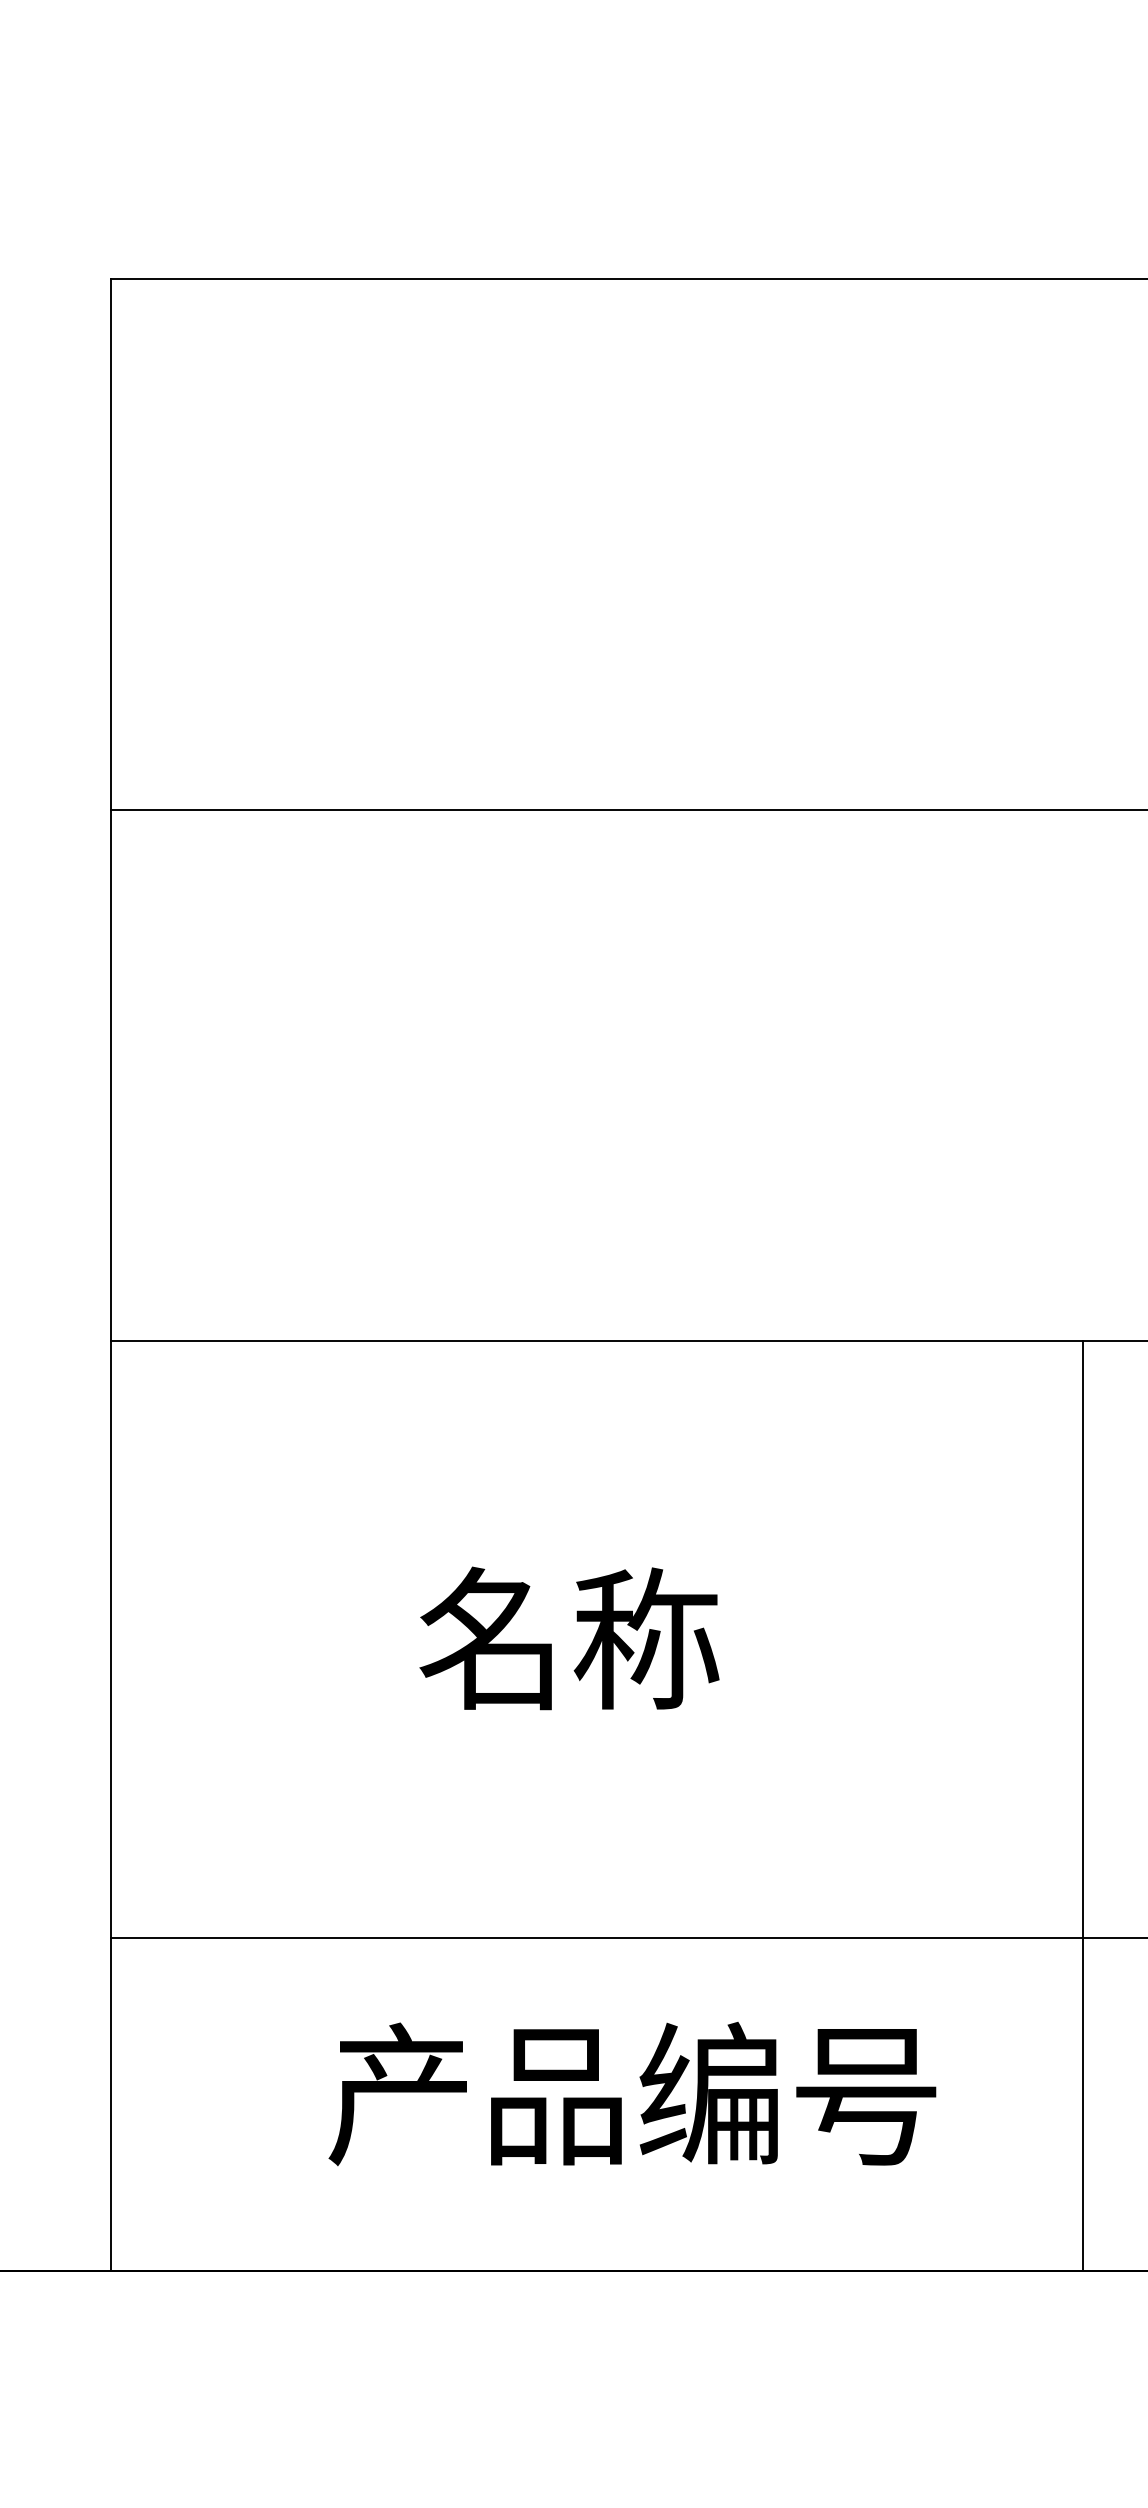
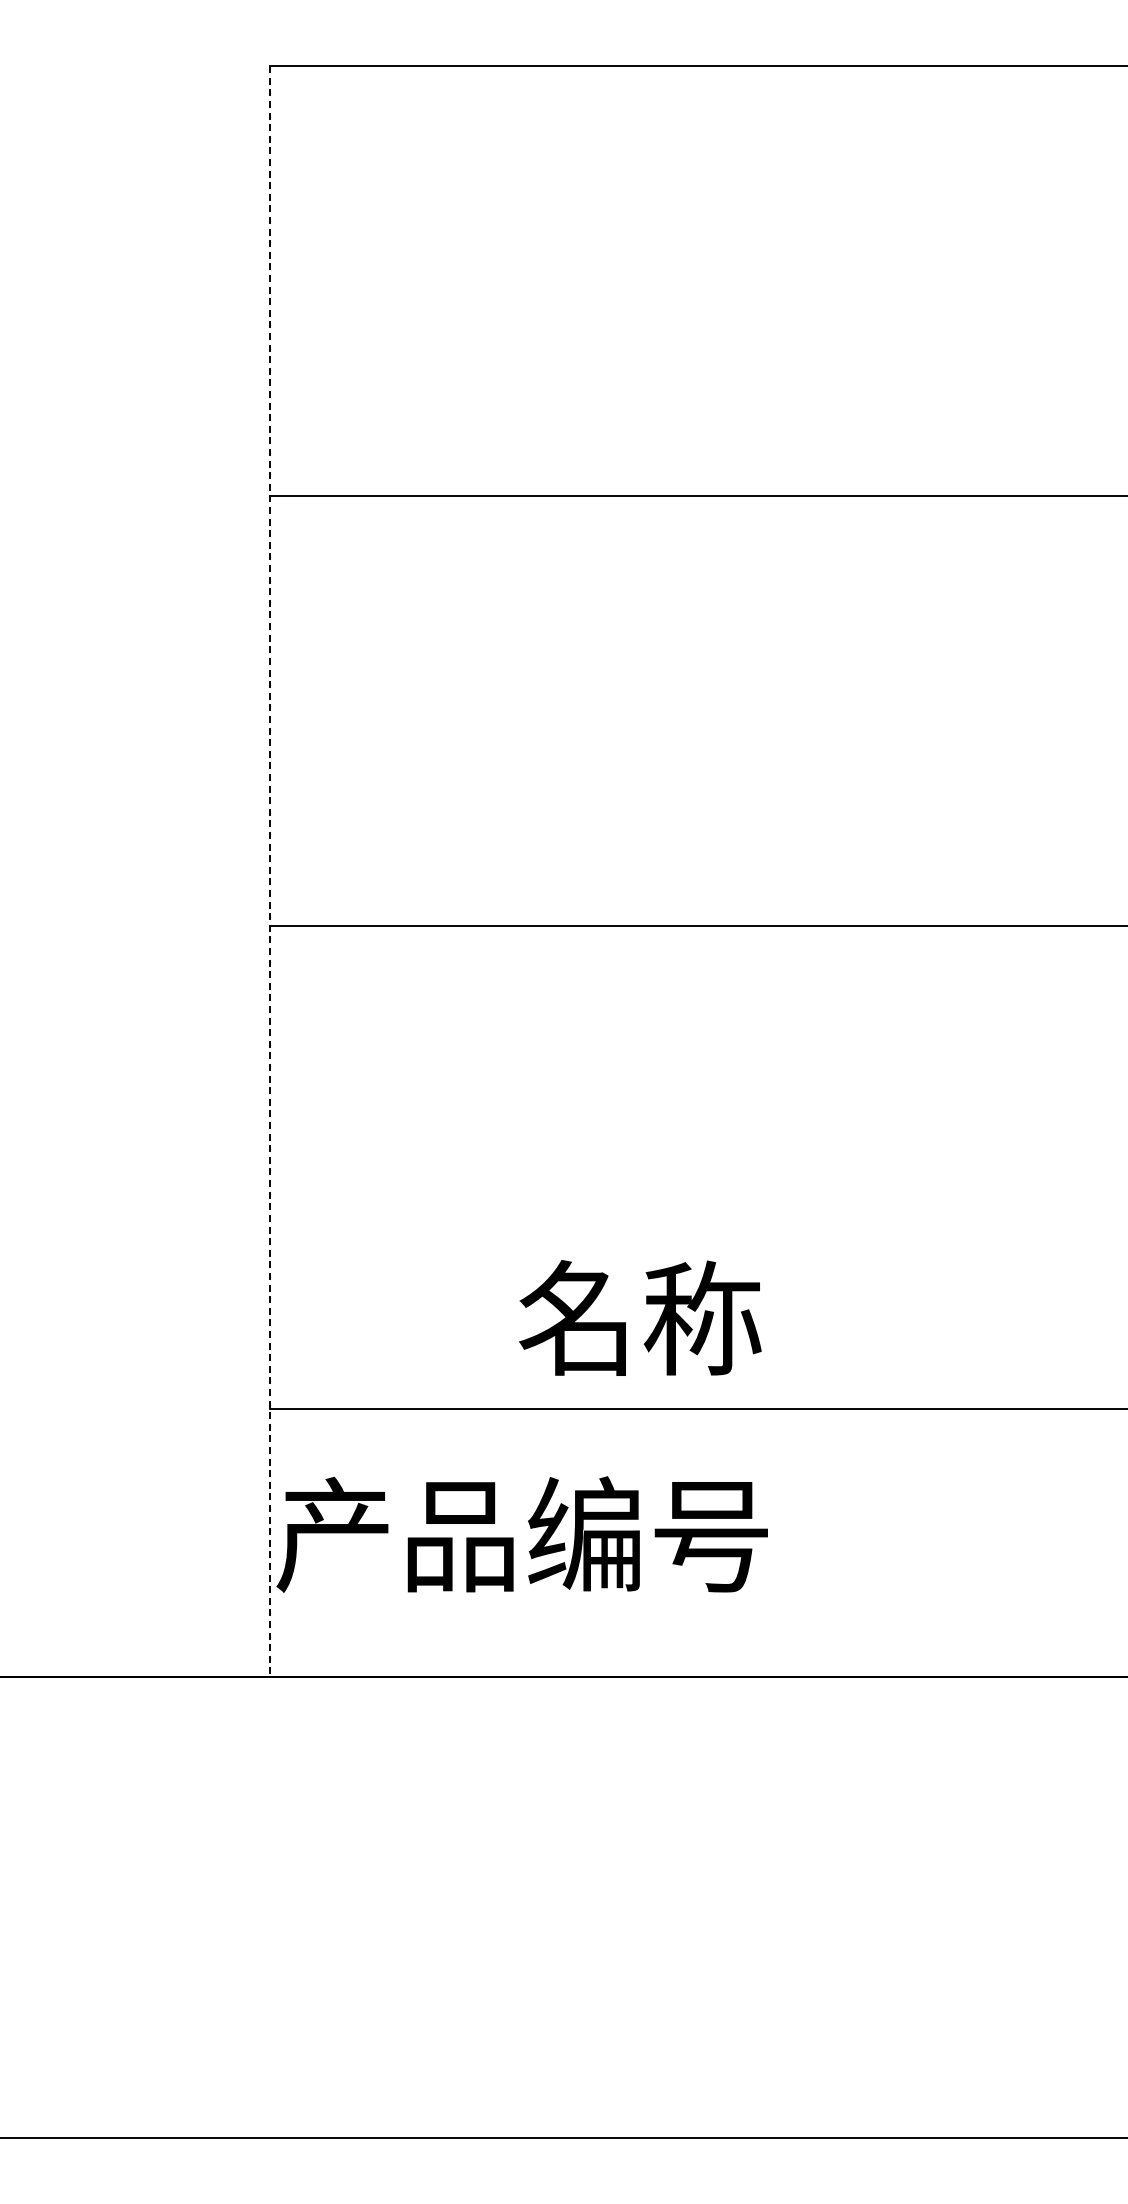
line: (111, 1274) -> (269, 871), solid -> dashed
text: (569, 1637) -> (640, 1317), moved
line: (1082, 1805) -> (1055, 1301), removed
text: (631, 2093) -> (521, 1534), moved

